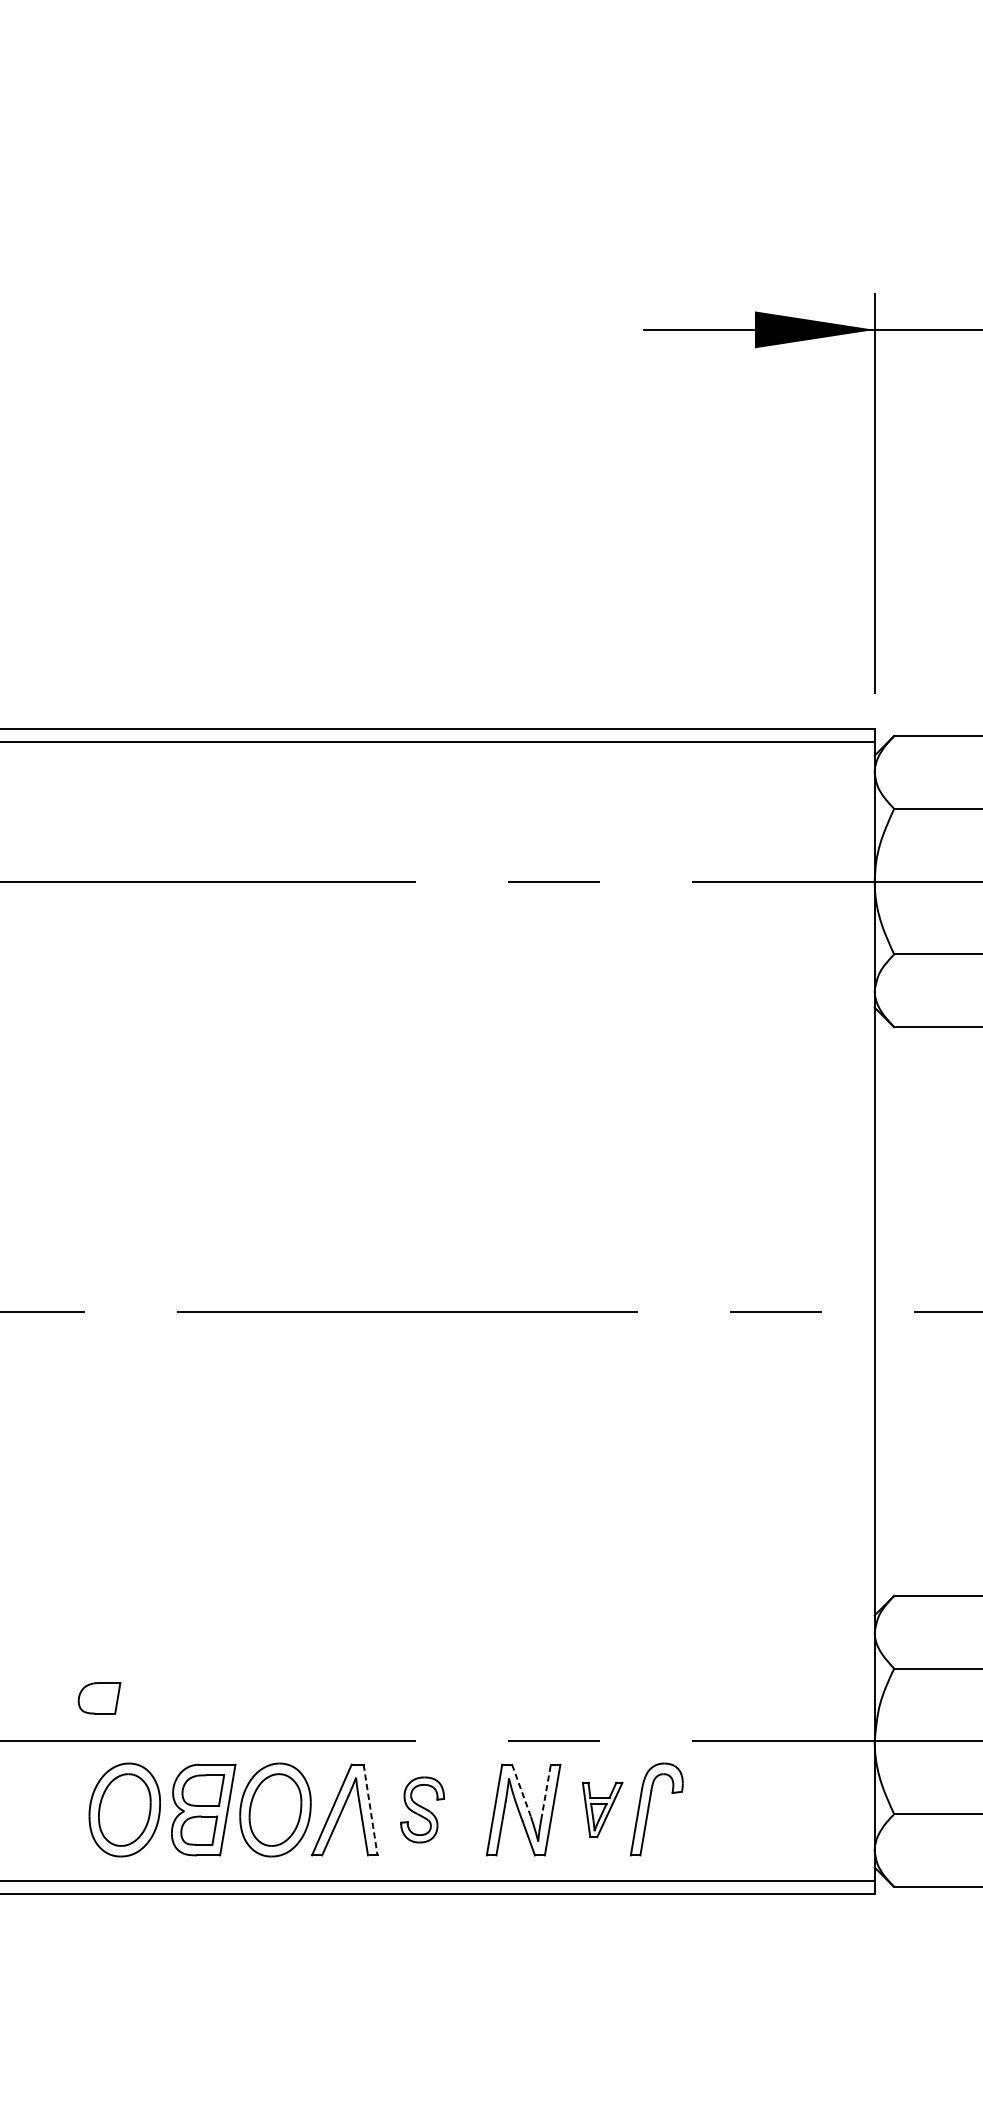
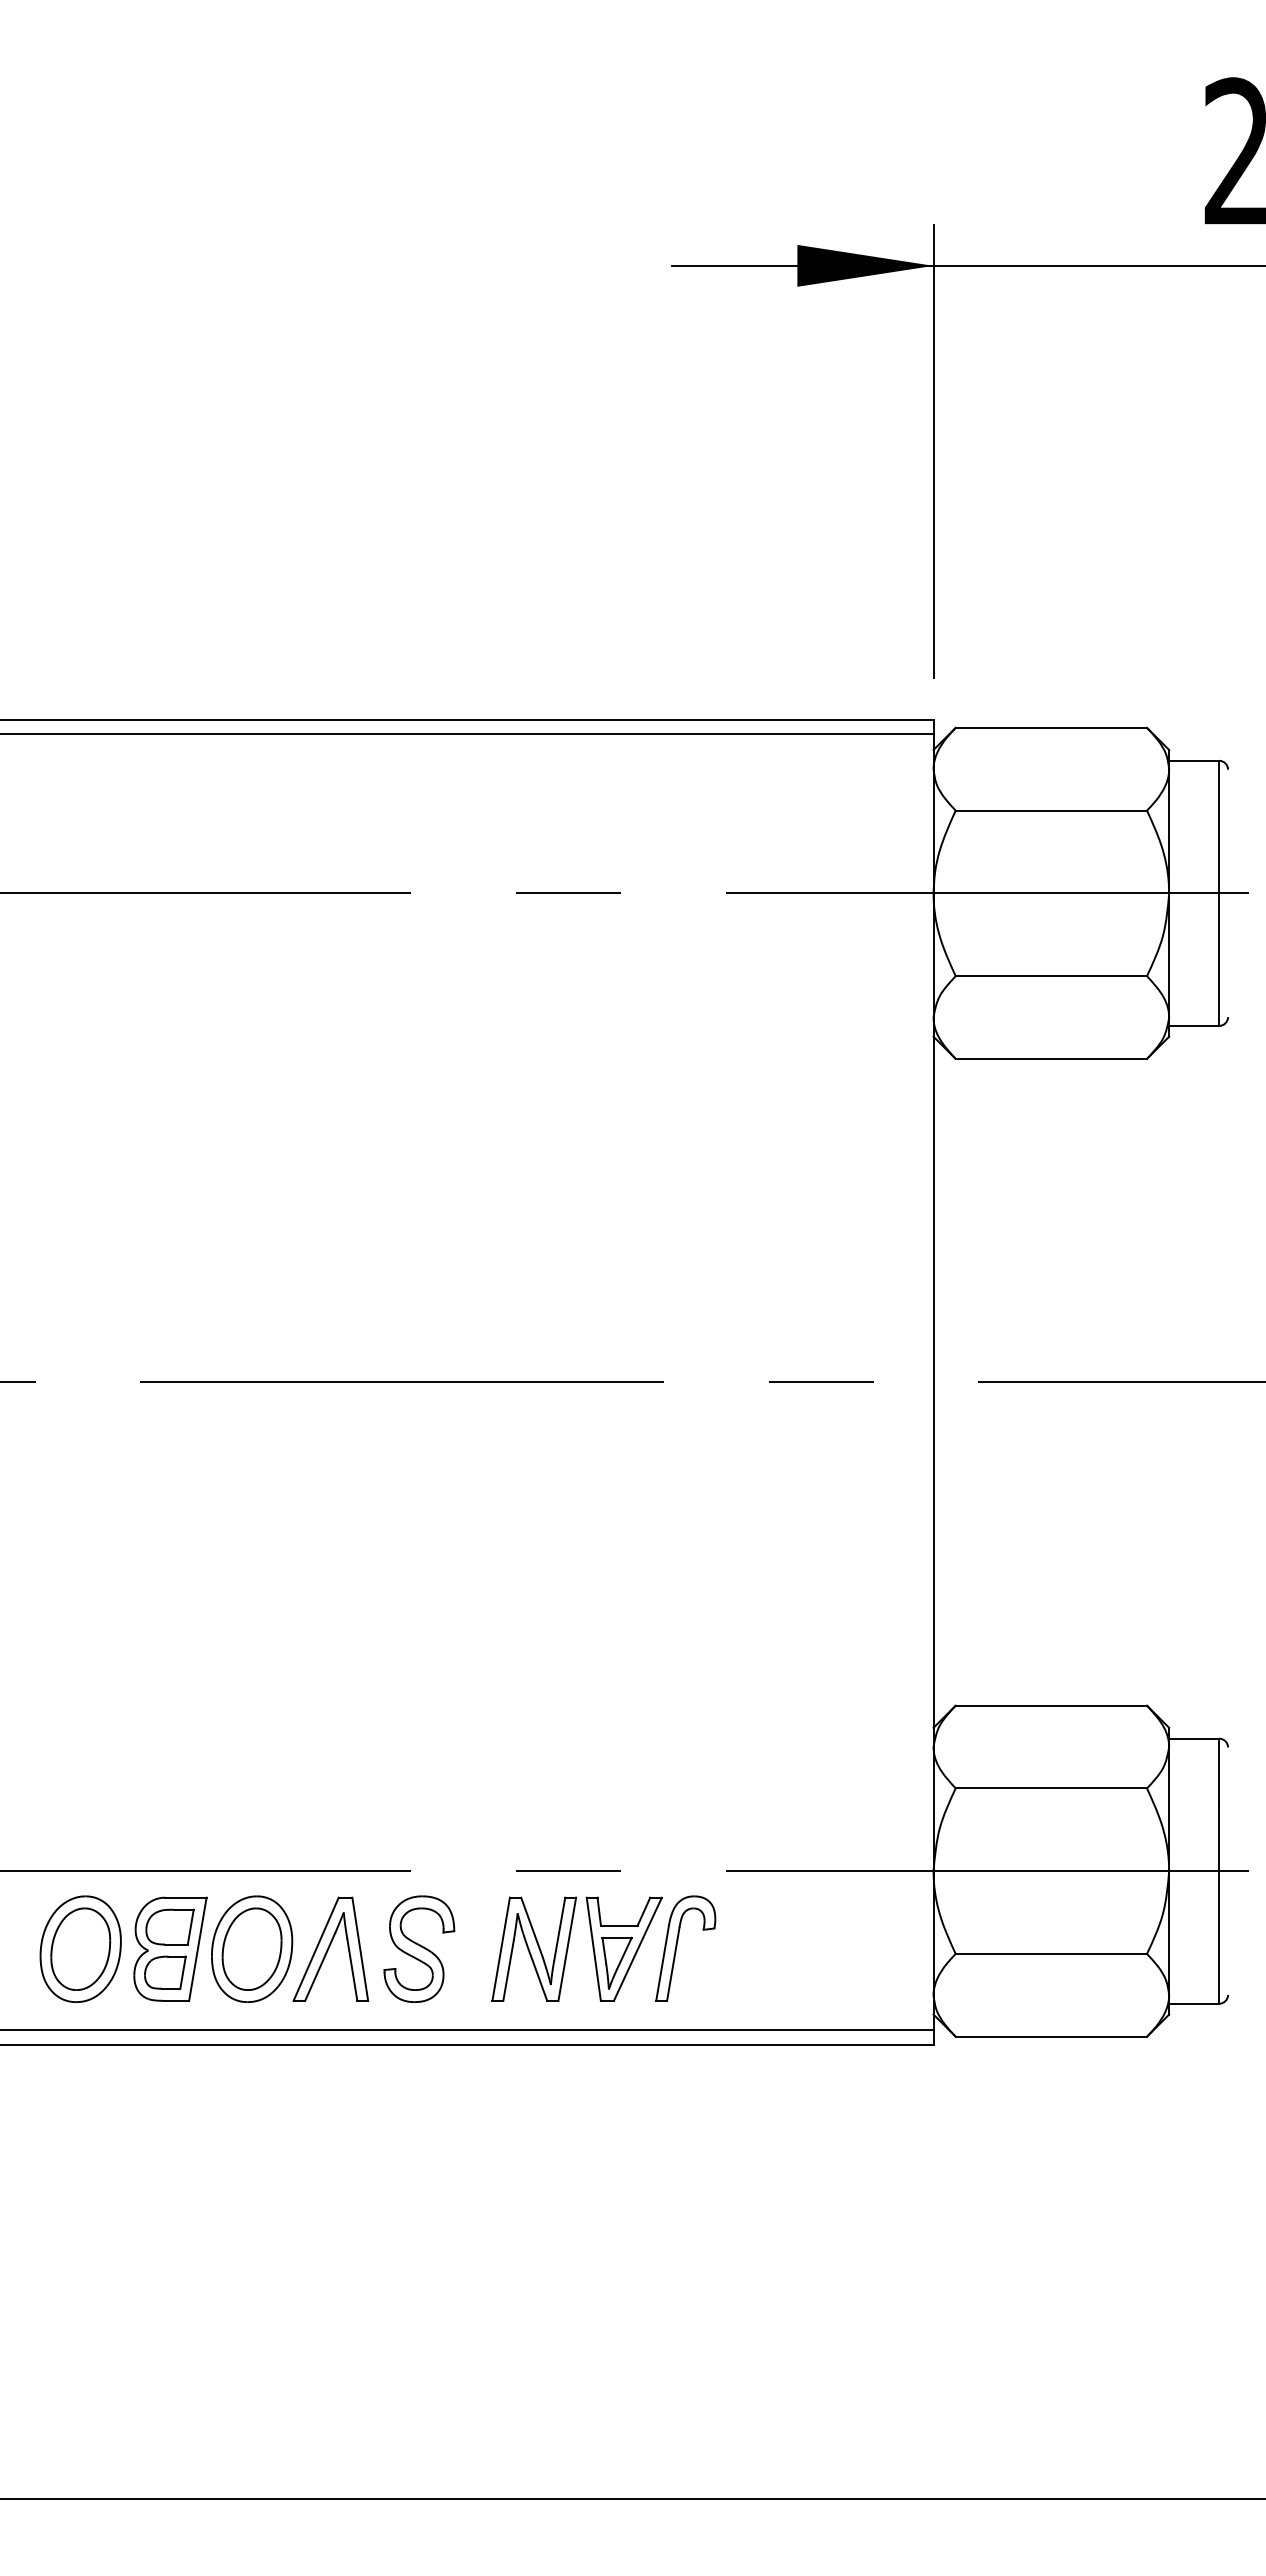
part: (99, 1697) -> (51, 1821), removed
line: (521, 1790) -> (531, 1927), dashed -> solid
line: (545, 1792) -> (559, 1929), dashed -> solid
part: (422, 1809) -> (419, 1948), size x1.43
part: (602, 1809) -> (623, 1948), size x1.67
line: (370, 1810) -> (360, 1949), dashed -> solid

